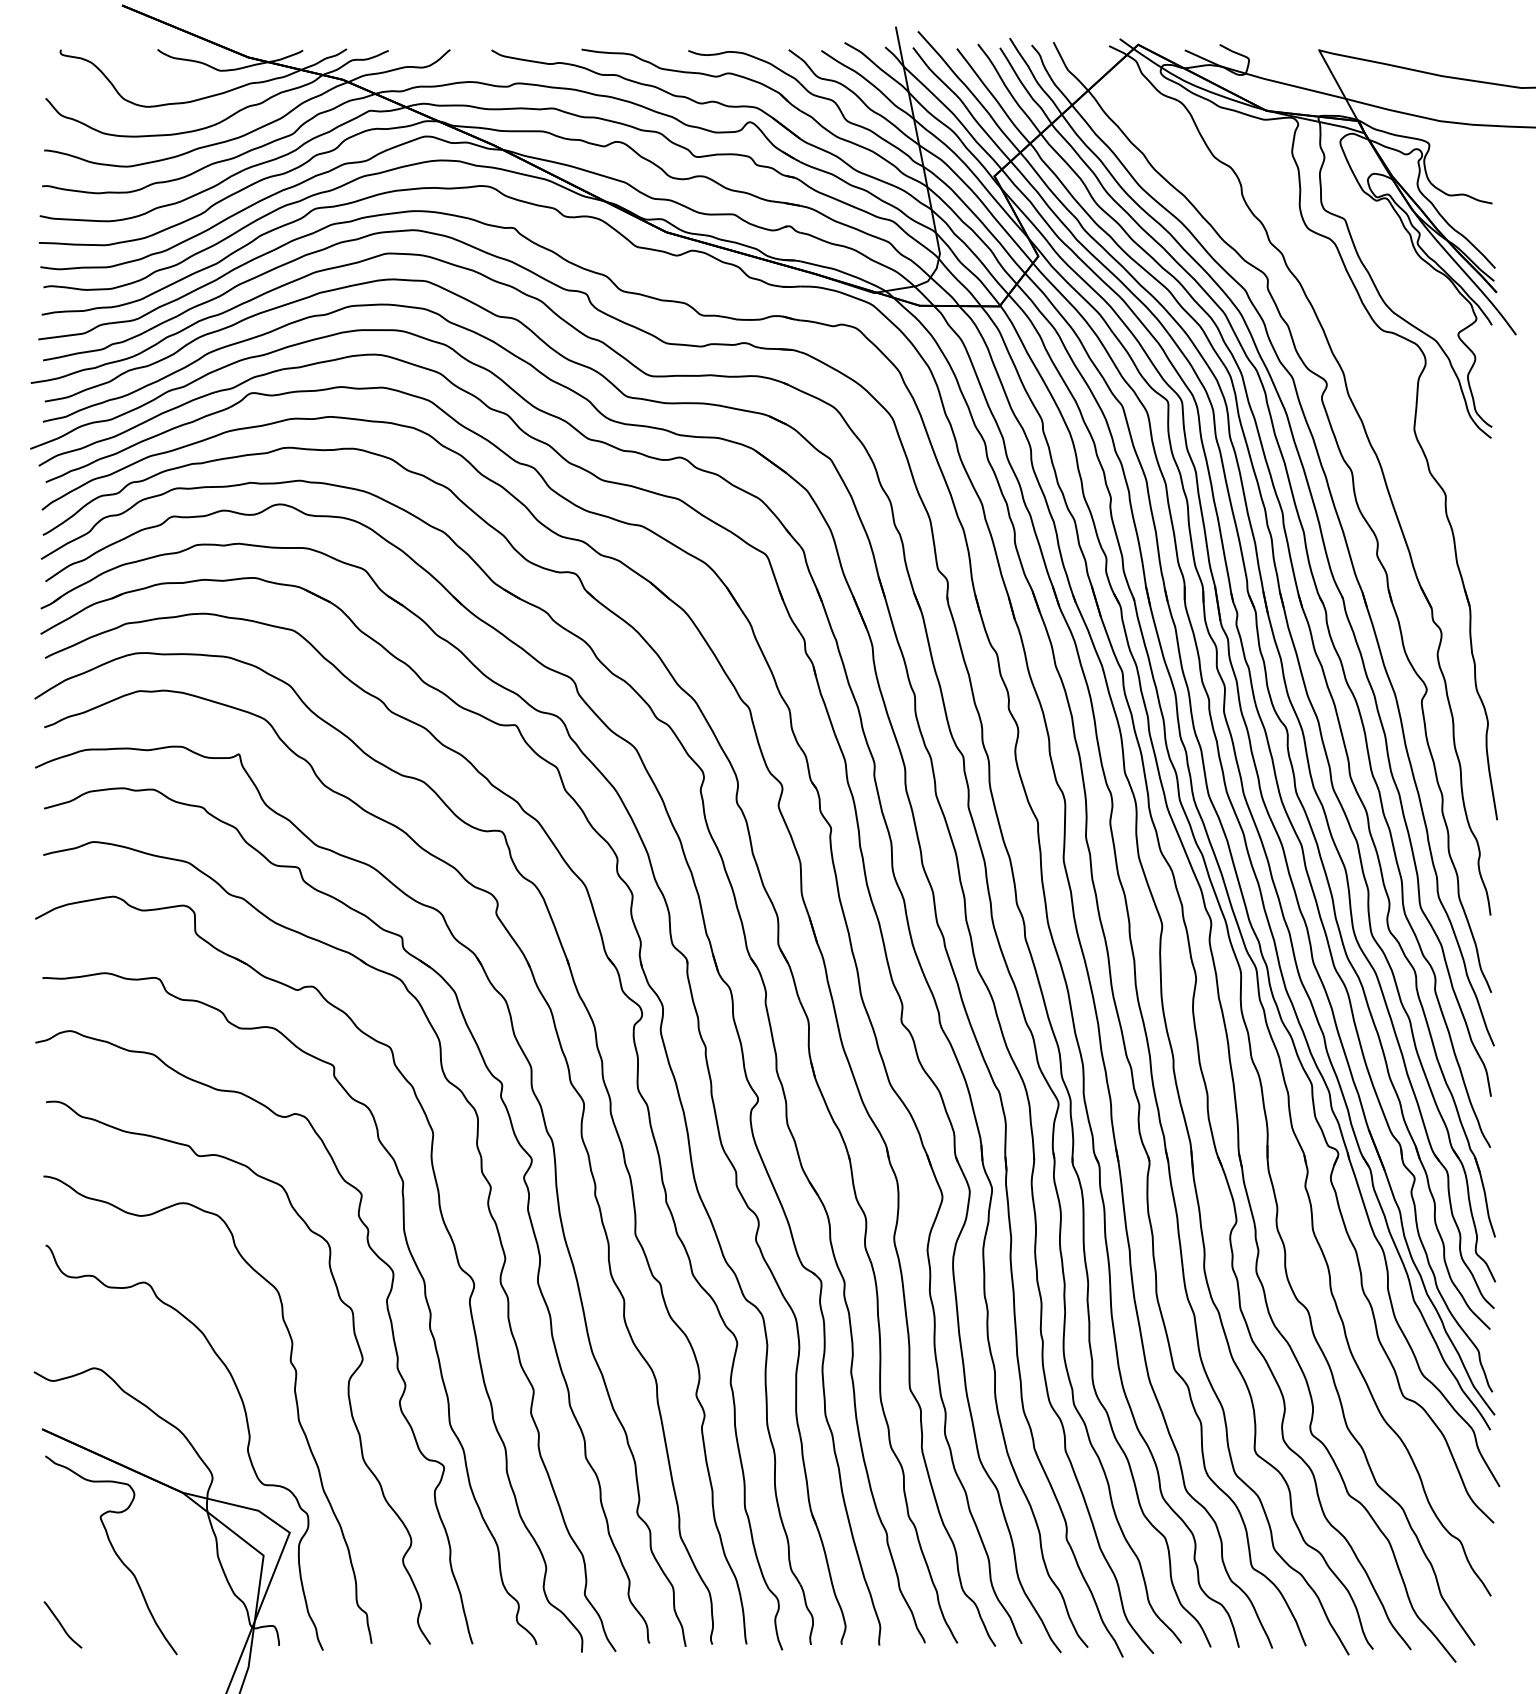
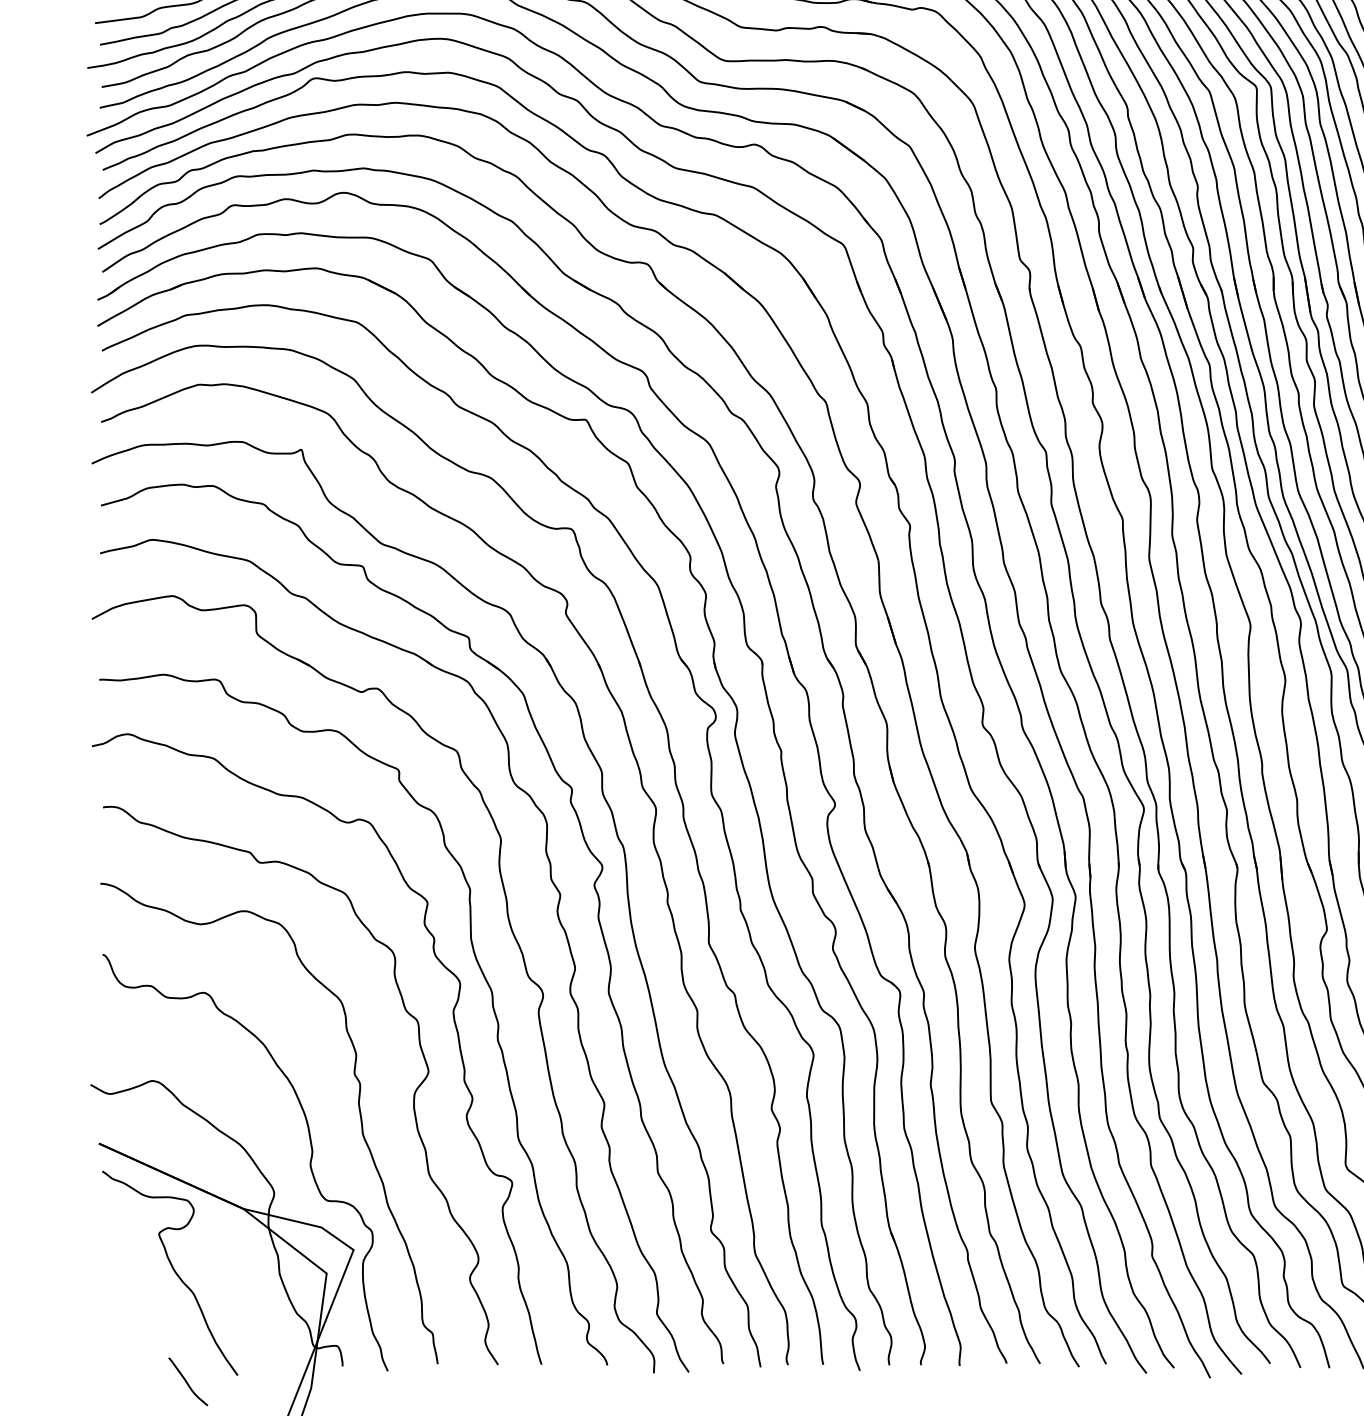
curve: (61, 1624) -> (186, 1381), moved

